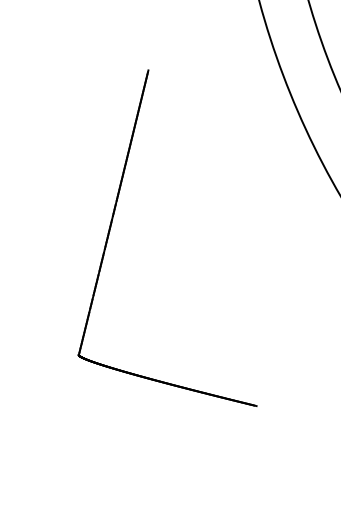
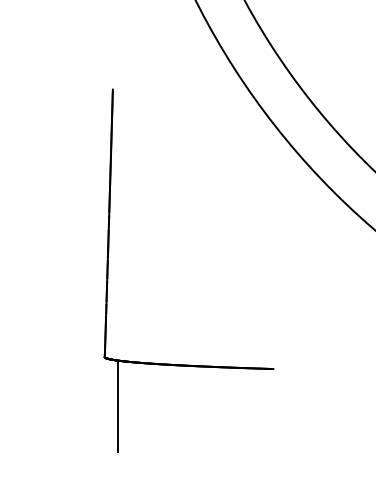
line: (82, 410) -> (118, 406), added

